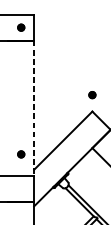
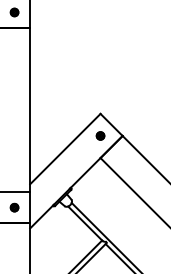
part: (92, 94) -> (100, 135), moved
line: (34, 108) -> (30, 110), dashed -> solid
part: (21, 154) -> (14, 207), moved

